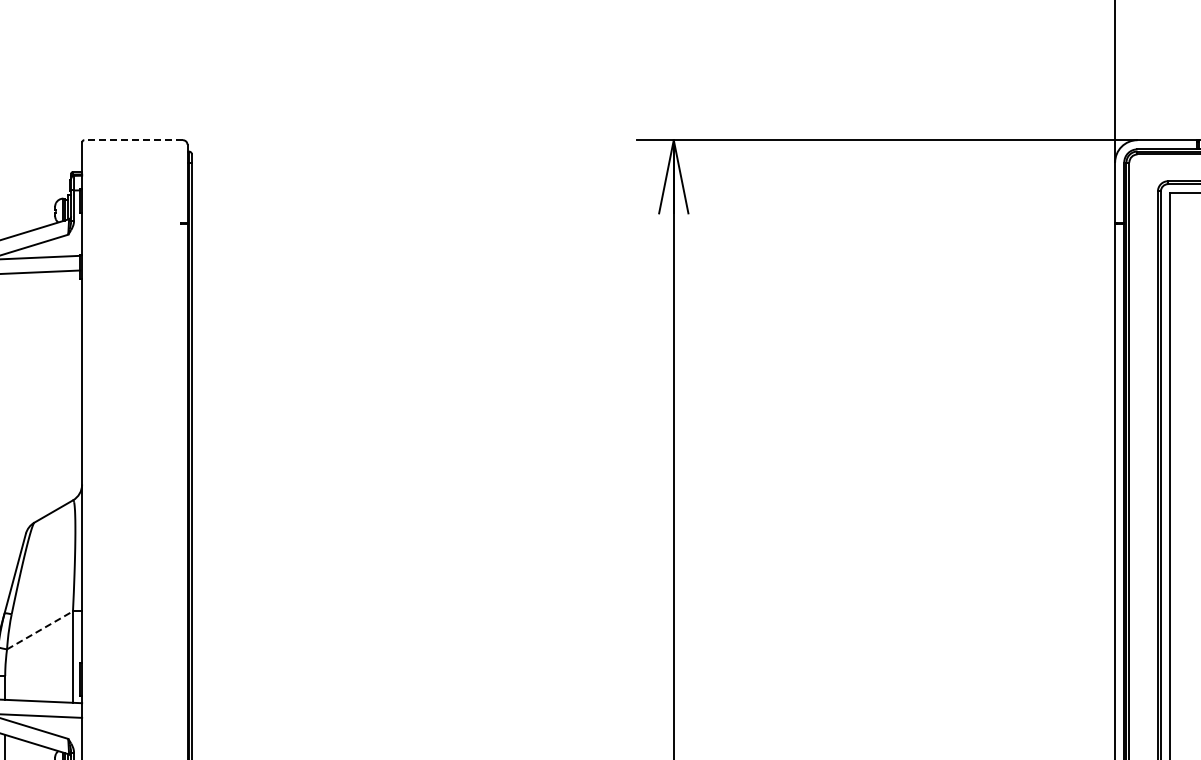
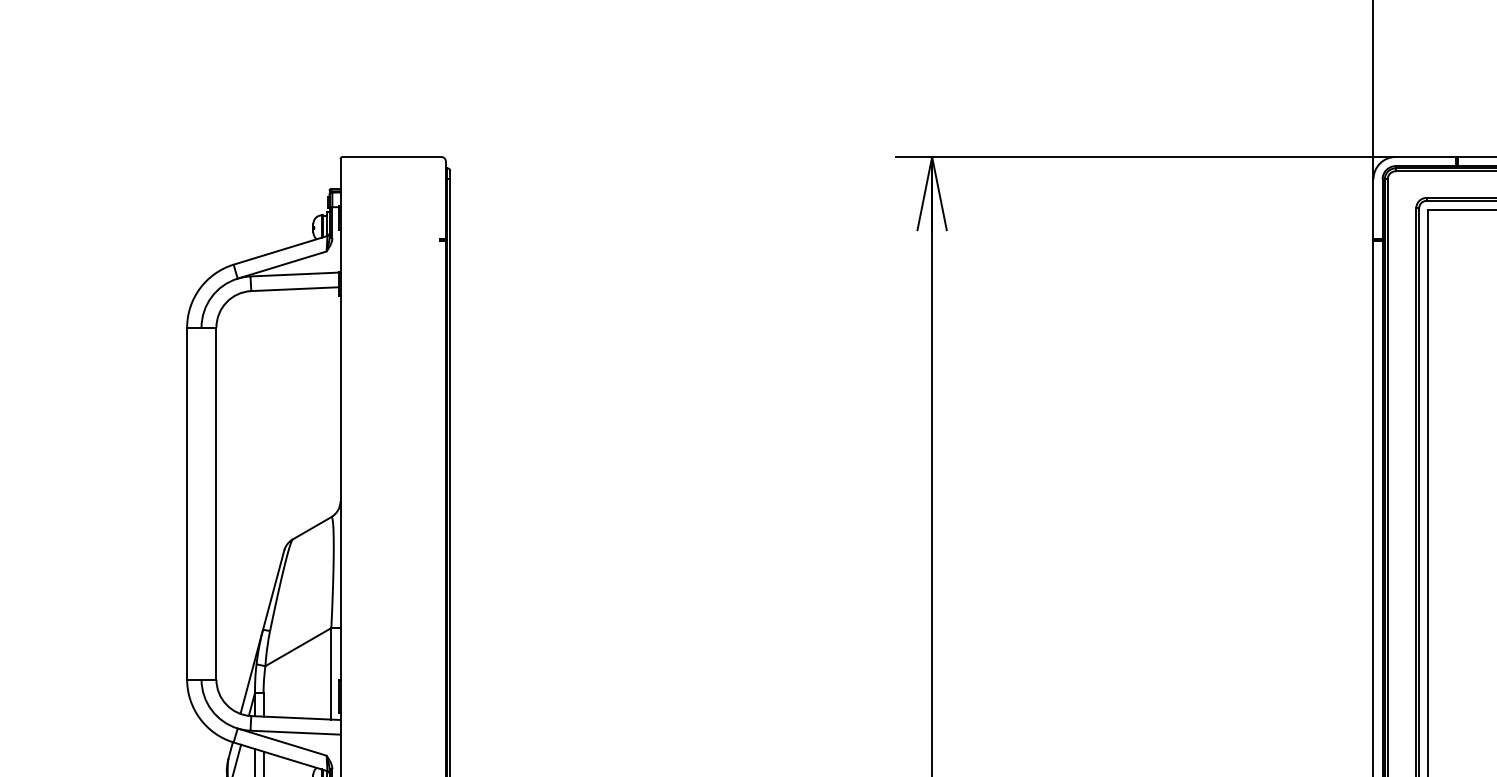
line: (133, 139) -> (391, 156), dashed -> solid
line: (40, 629) -> (298, 646), dashed -> solid

